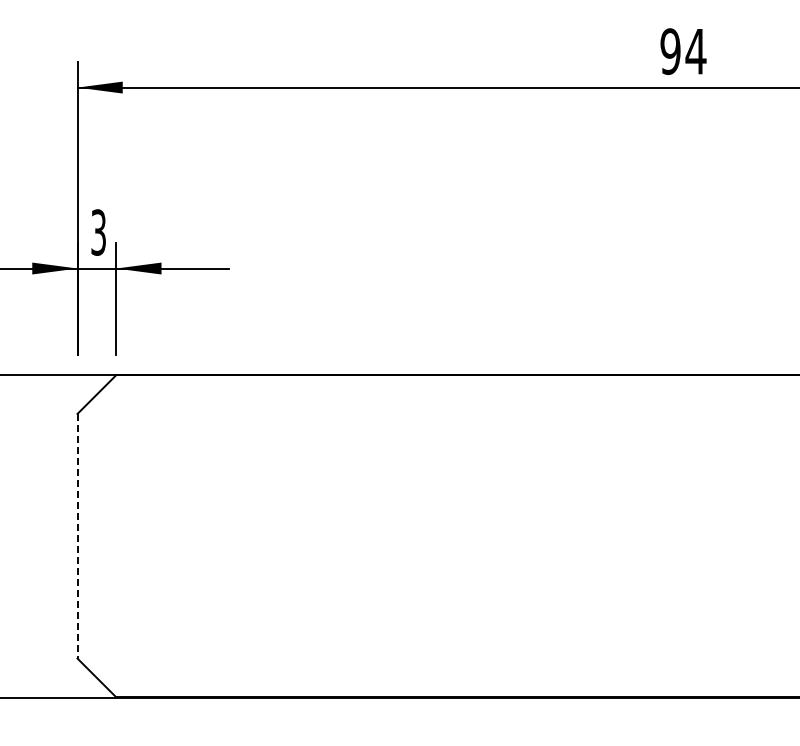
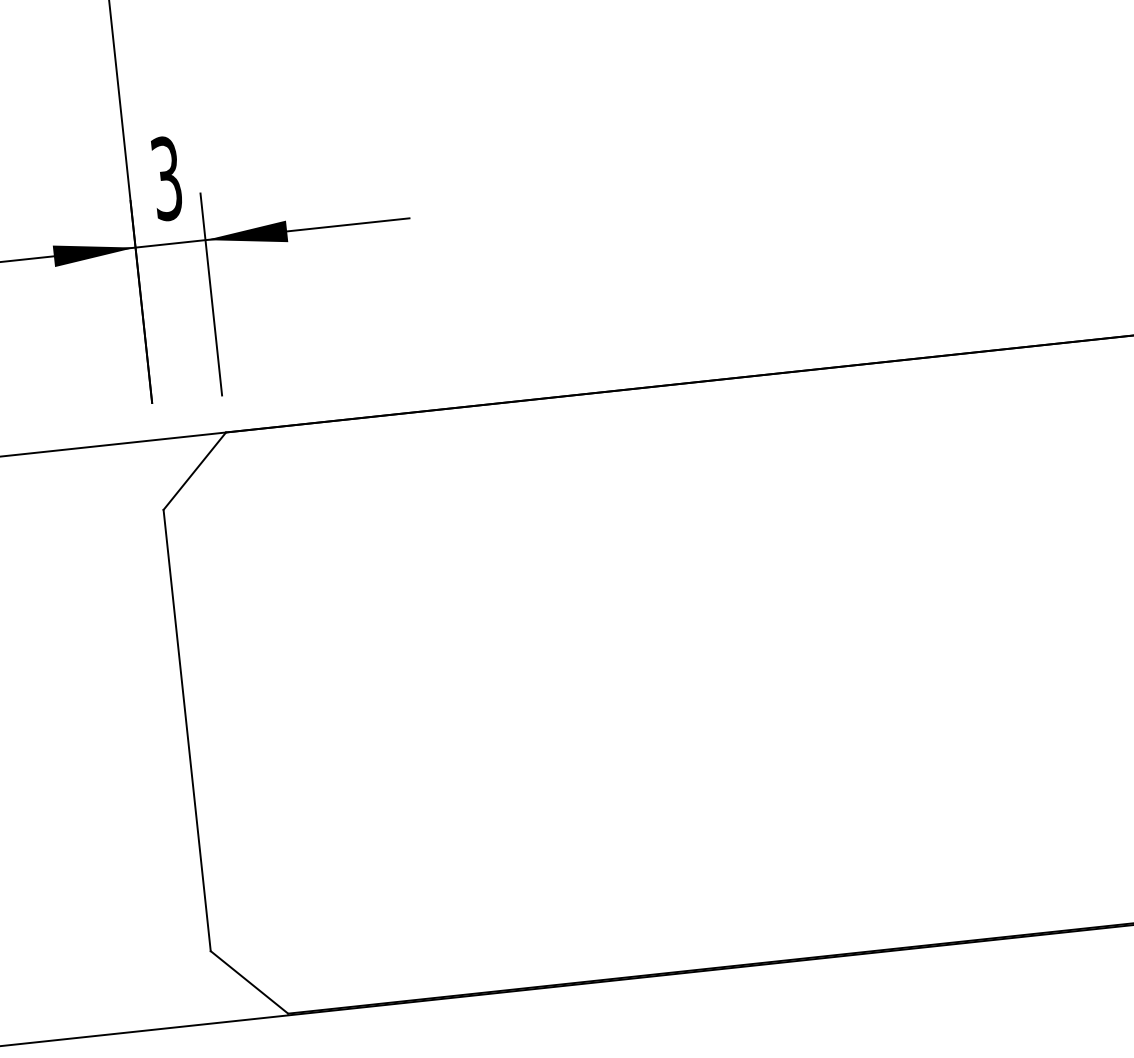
line: (77, 536) -> (187, 730), dashed -> solid

